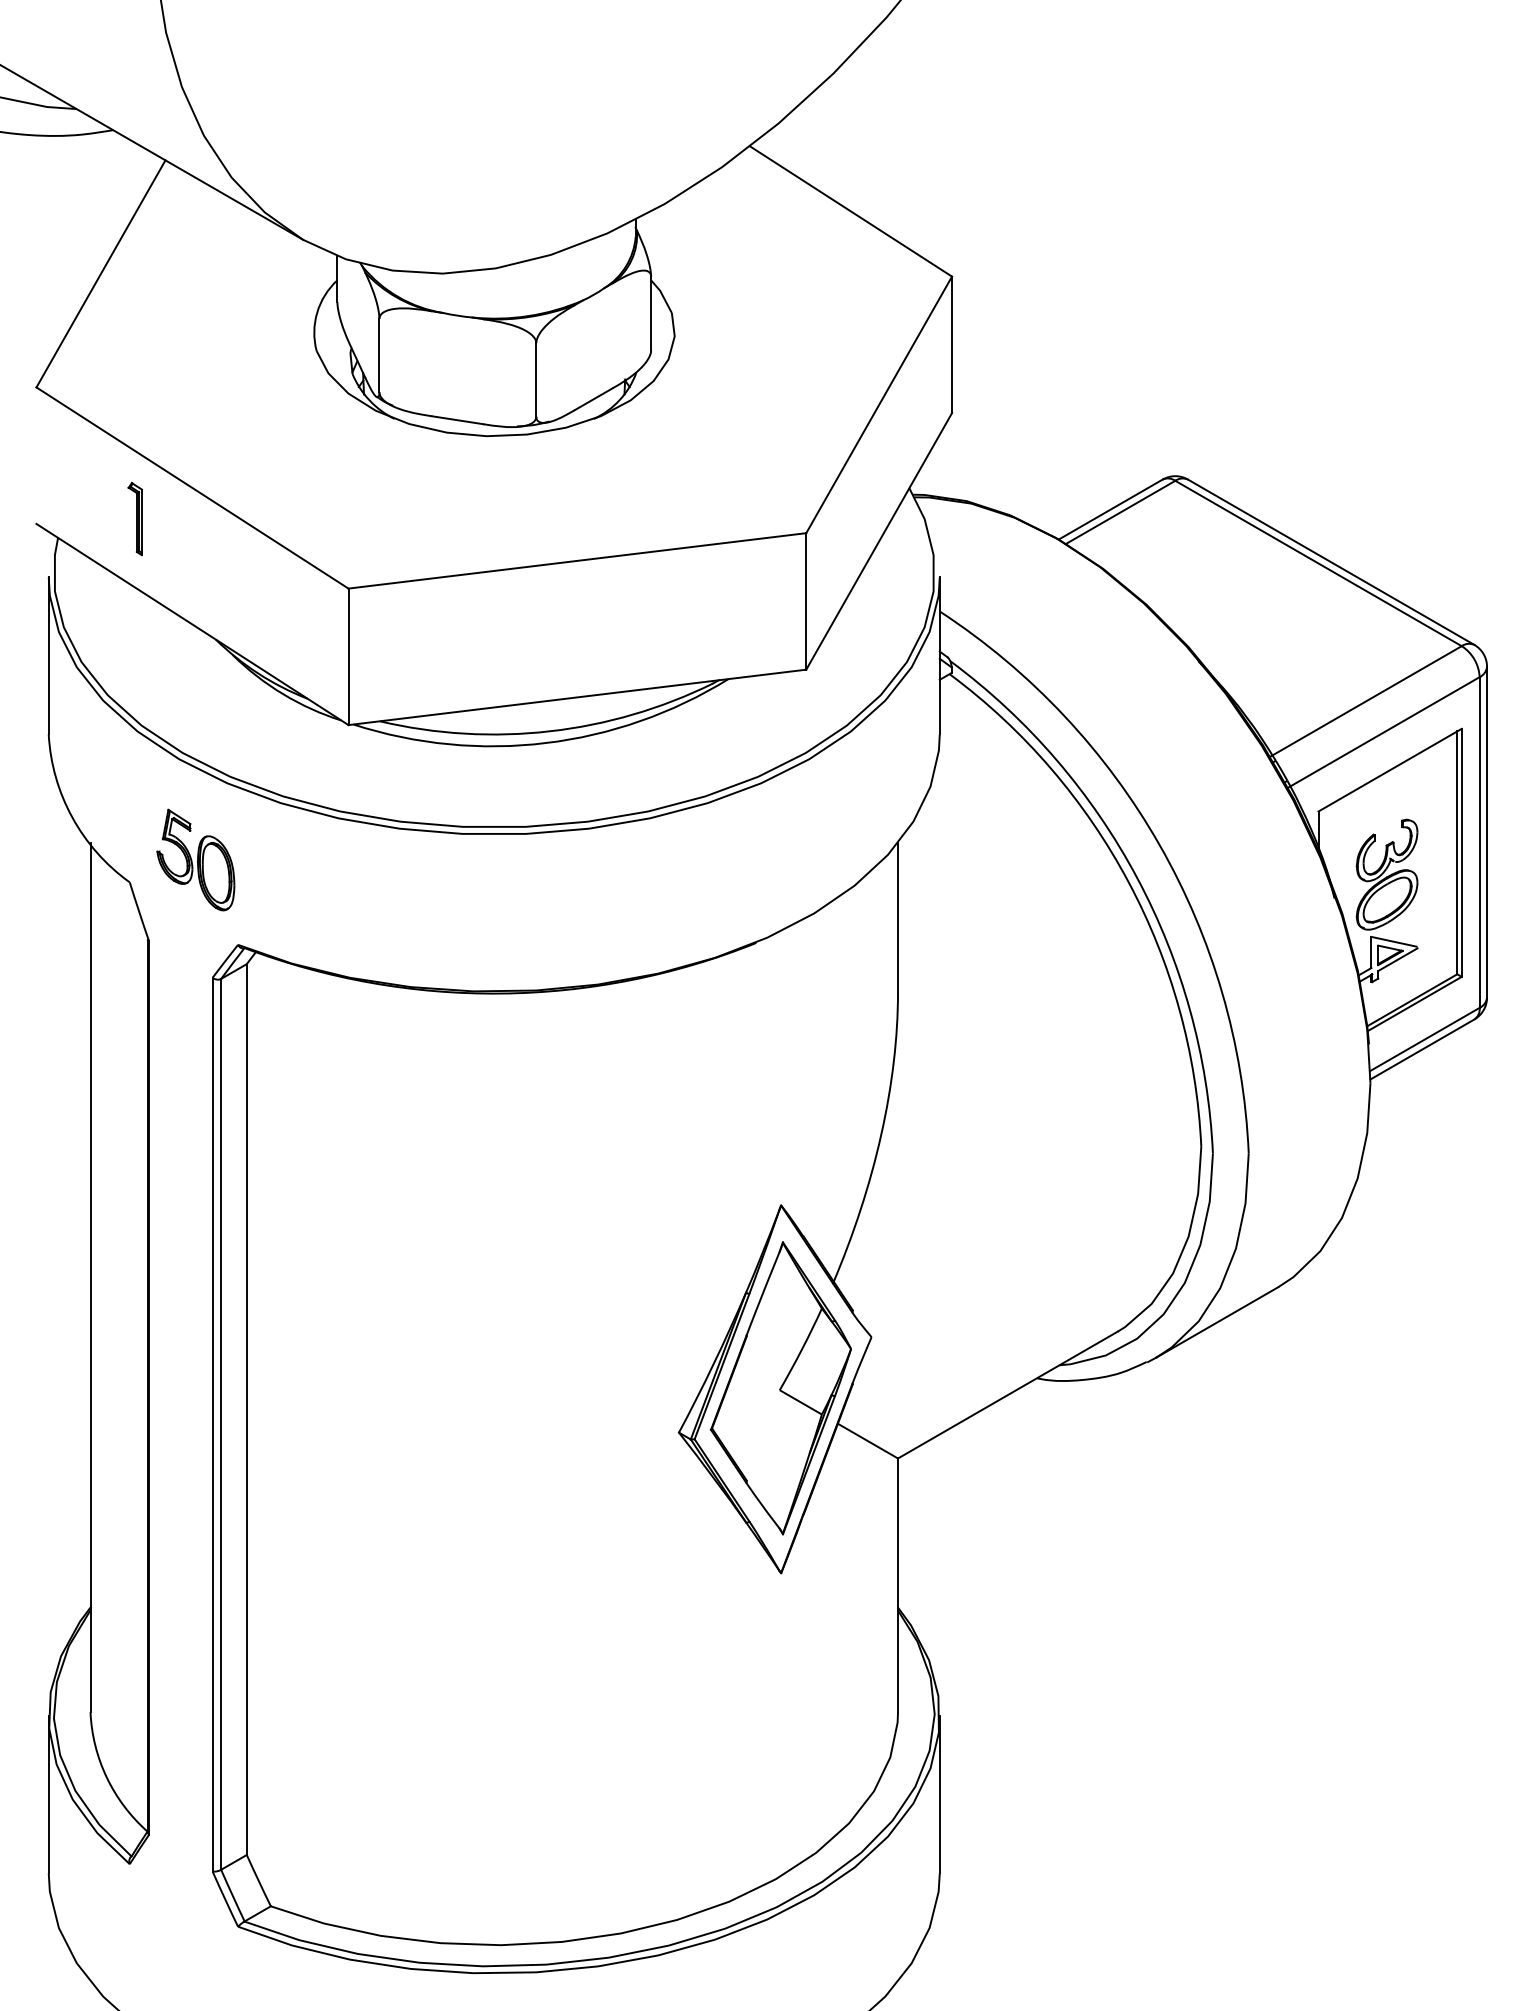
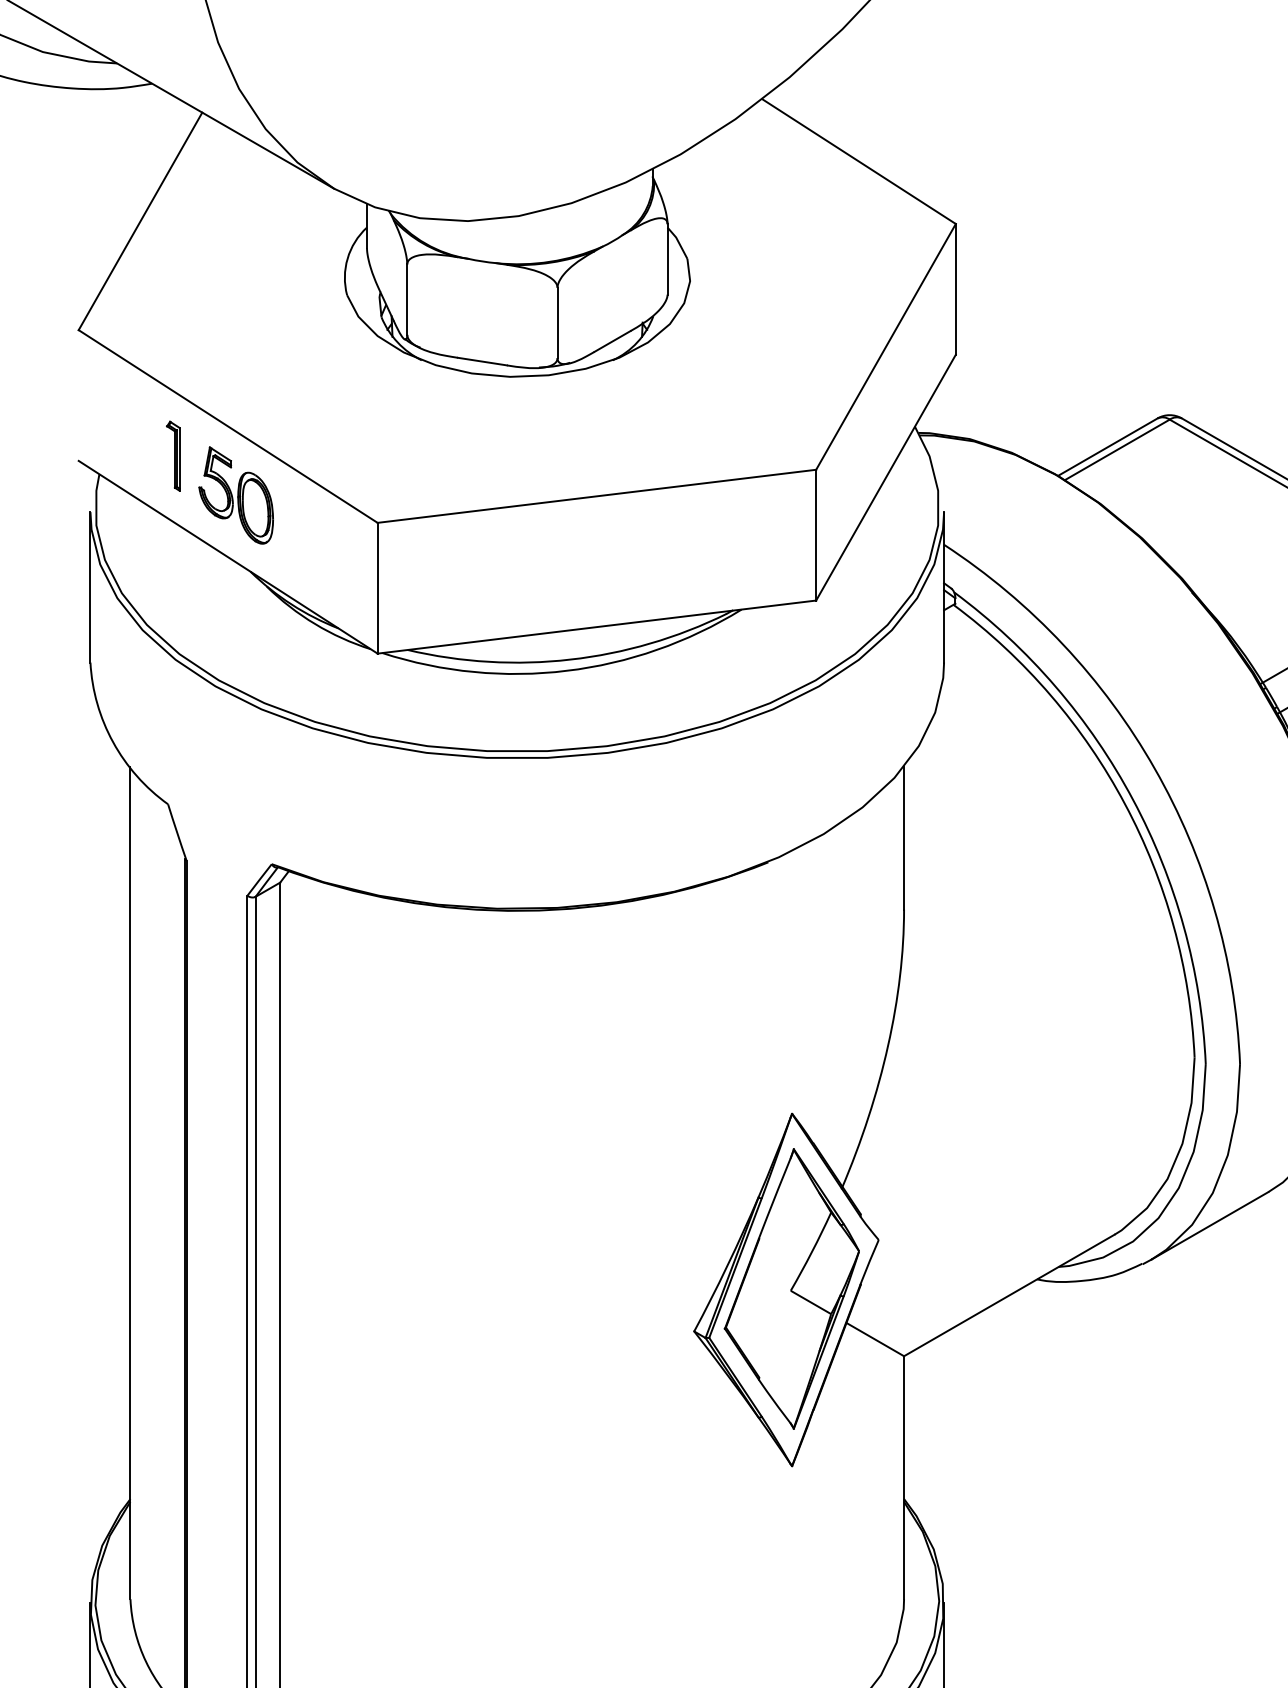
part: (195, 859) -> (235, 494), moved

